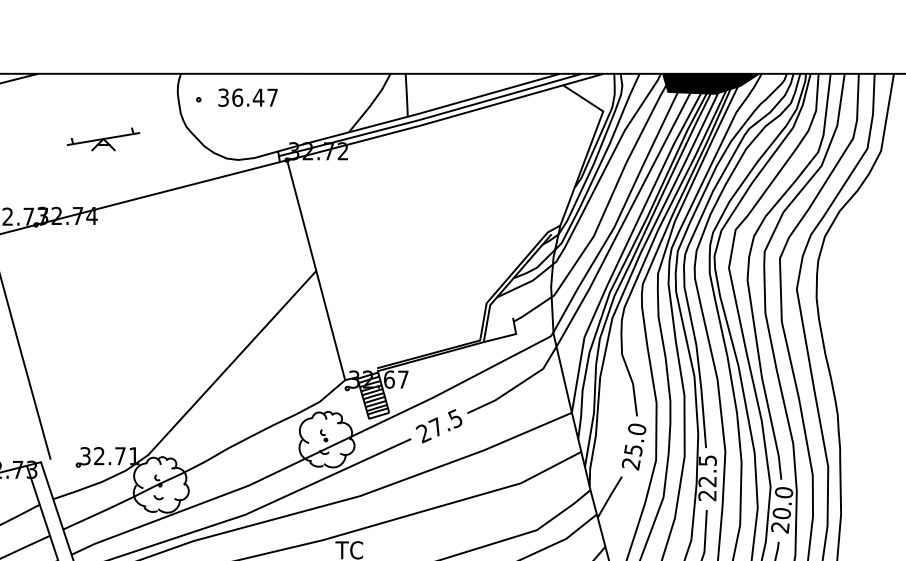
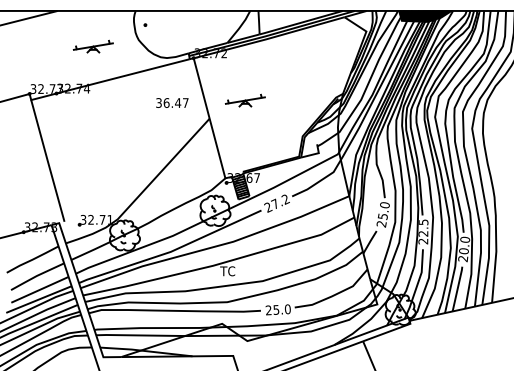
text: (248, 96) -> (172, 102), moved
part: (380, 237) -> (244, 100), added
text: (455, 418) -> (285, 199), 27.5 -> 27.2

